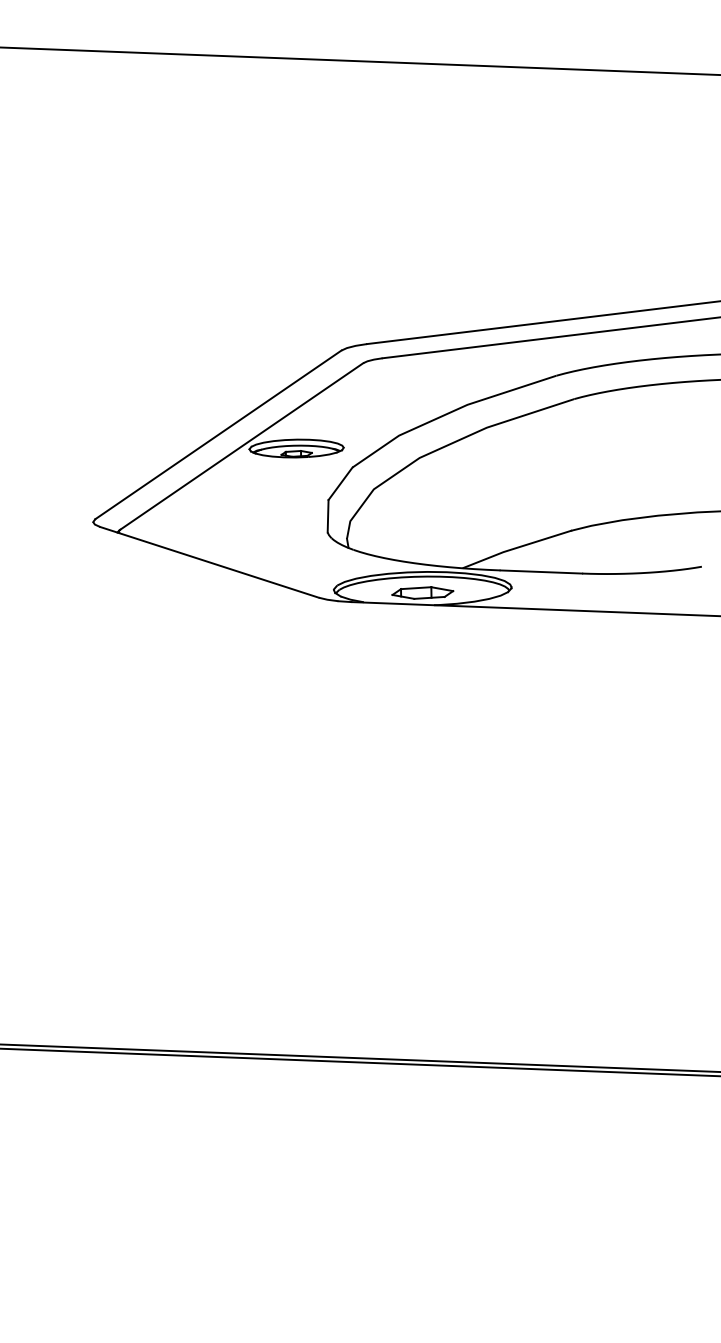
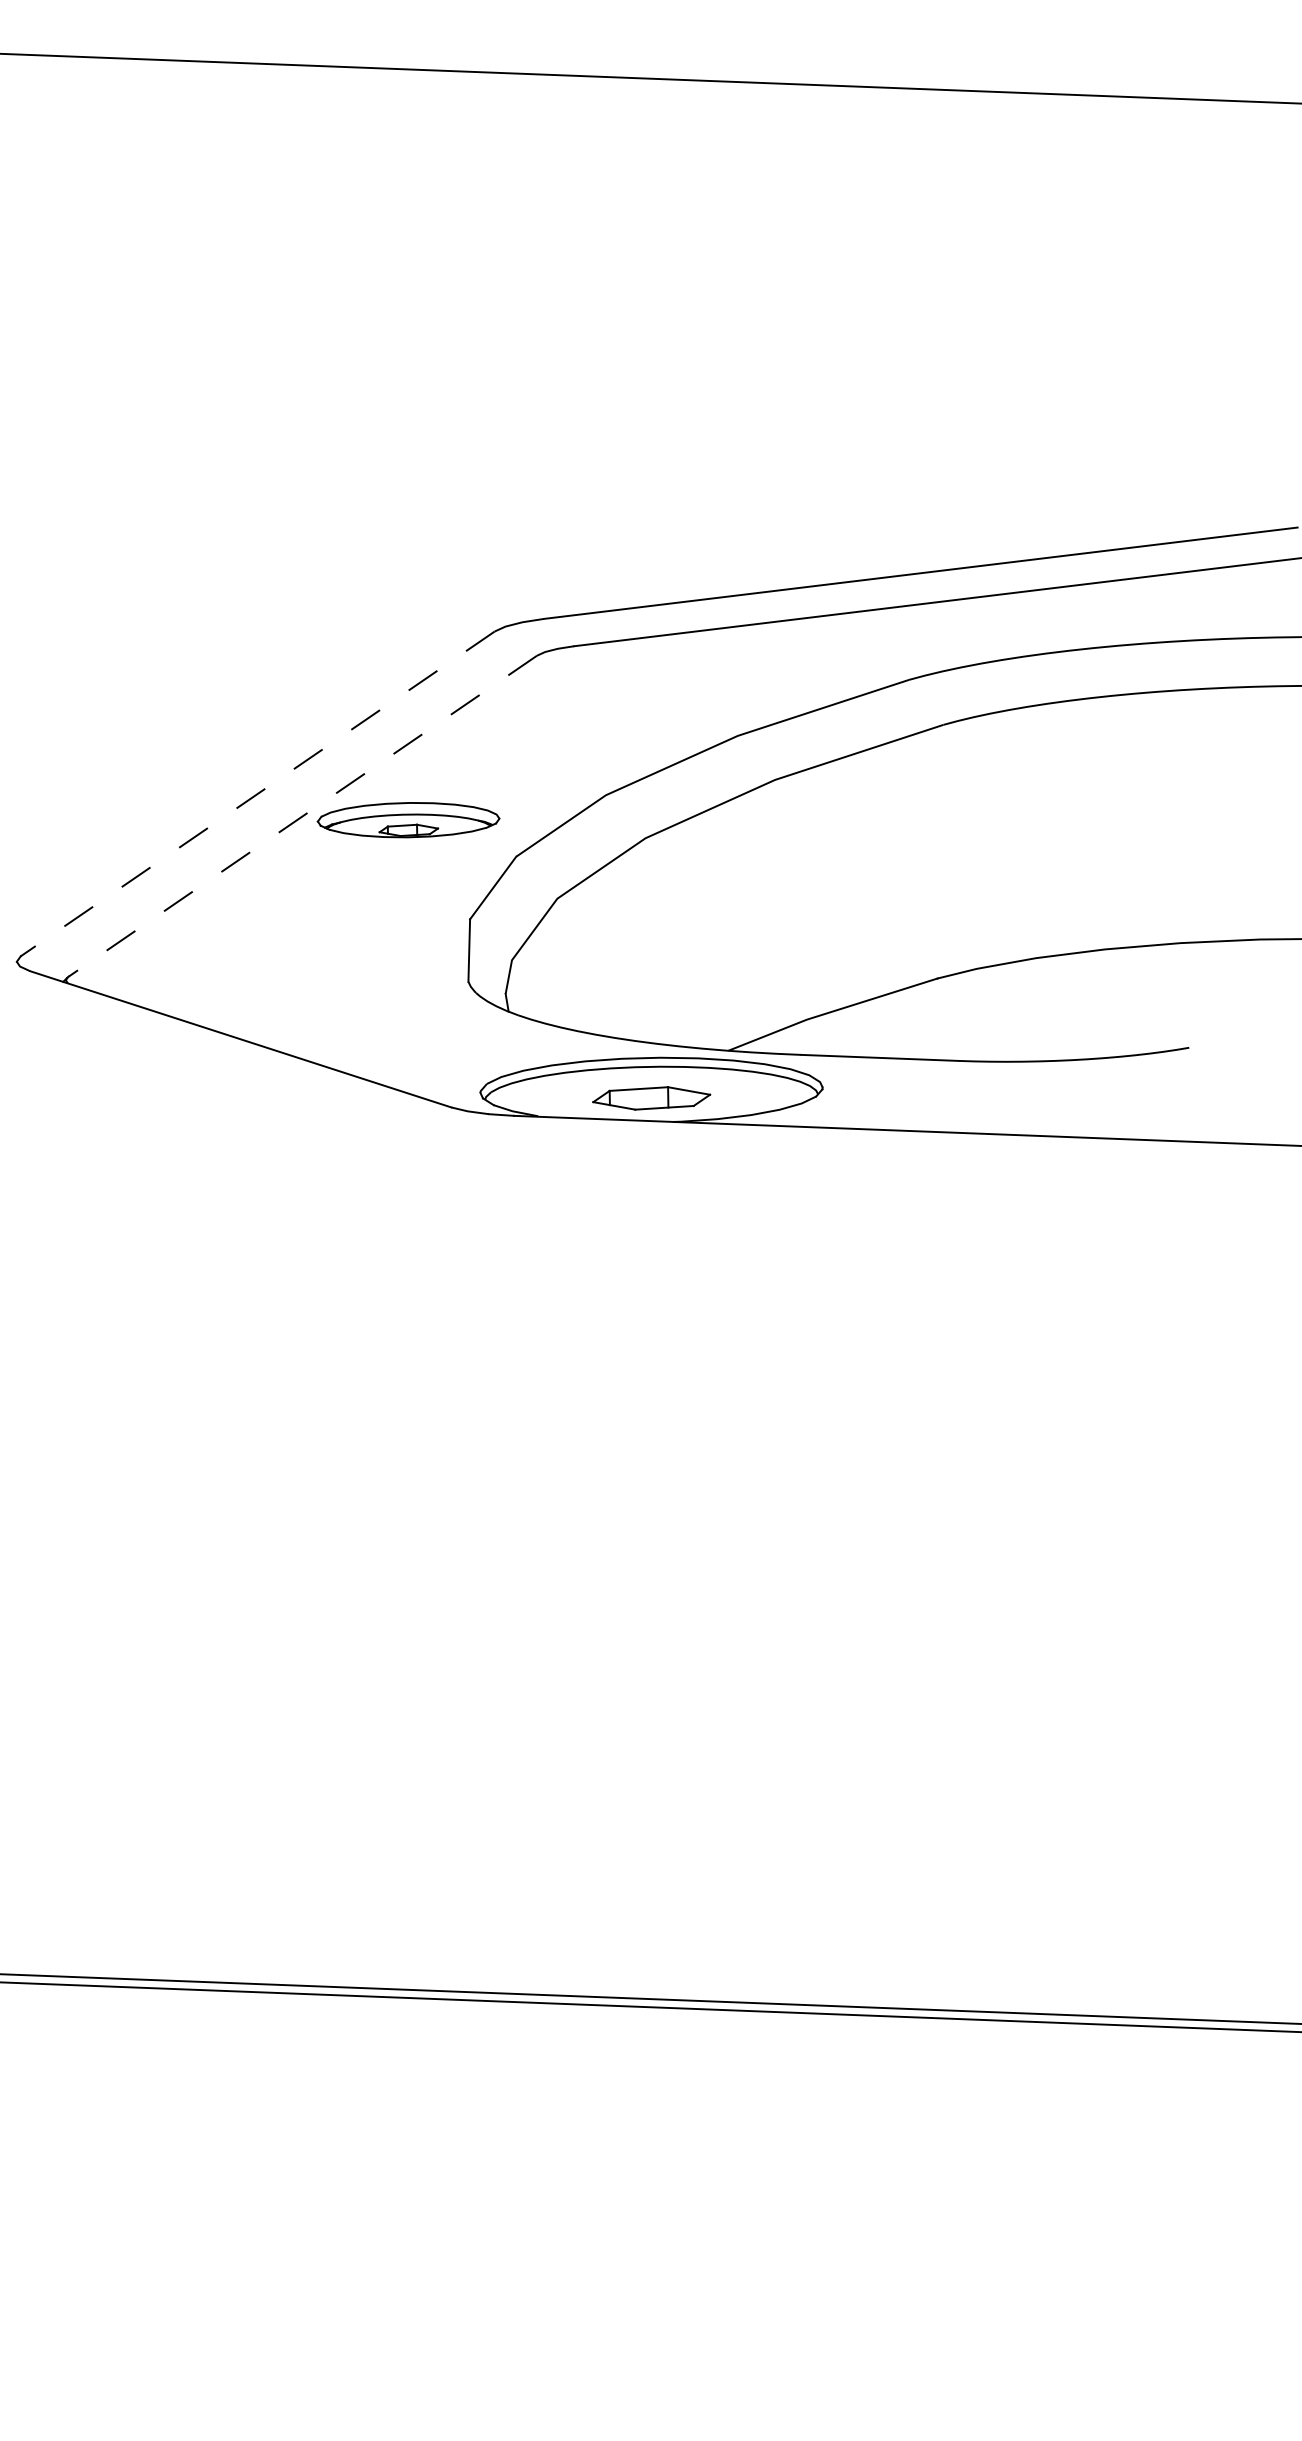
line: (217, 435) -> (256, 794), solid -> dashed
line: (241, 446) -> (302, 816), solid -> dashed

